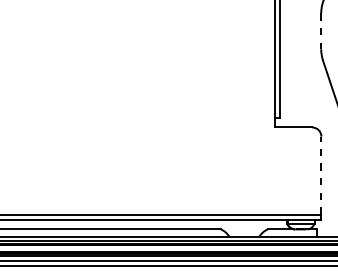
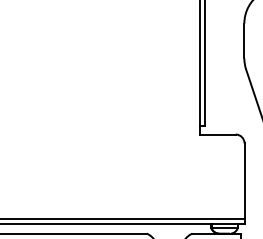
line: (321, 31) -> (244, 41), dashed -> solid
line: (321, 175) -> (244, 181), dashed -> solid

